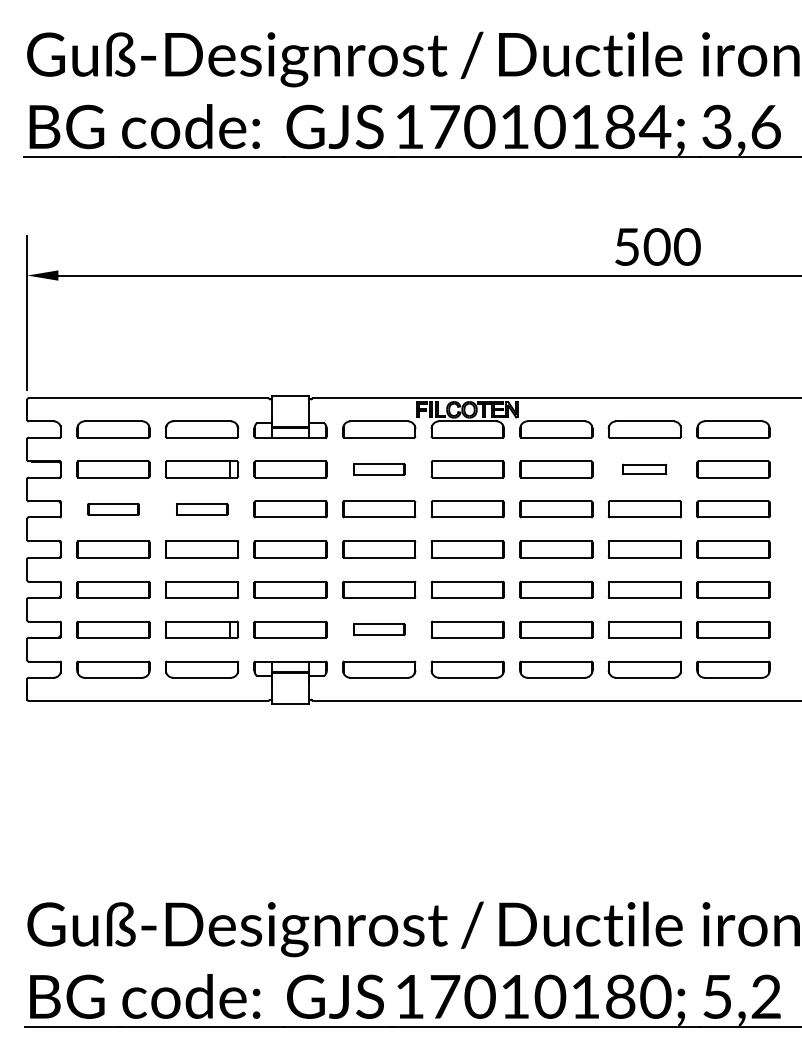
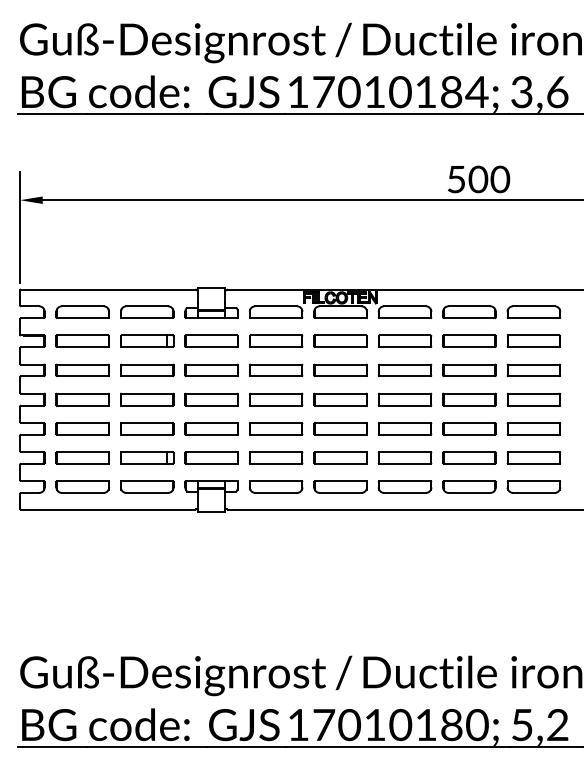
part: (379, 469) -> (276, 341), size x1.43
part: (644, 469) -> (469, 341), size x1.67
part: (113, 509) -> (82, 370), size x1.43
part: (202, 509) -> (147, 370), size x1.43
part: (379, 629) -> (276, 457), size x1.43

